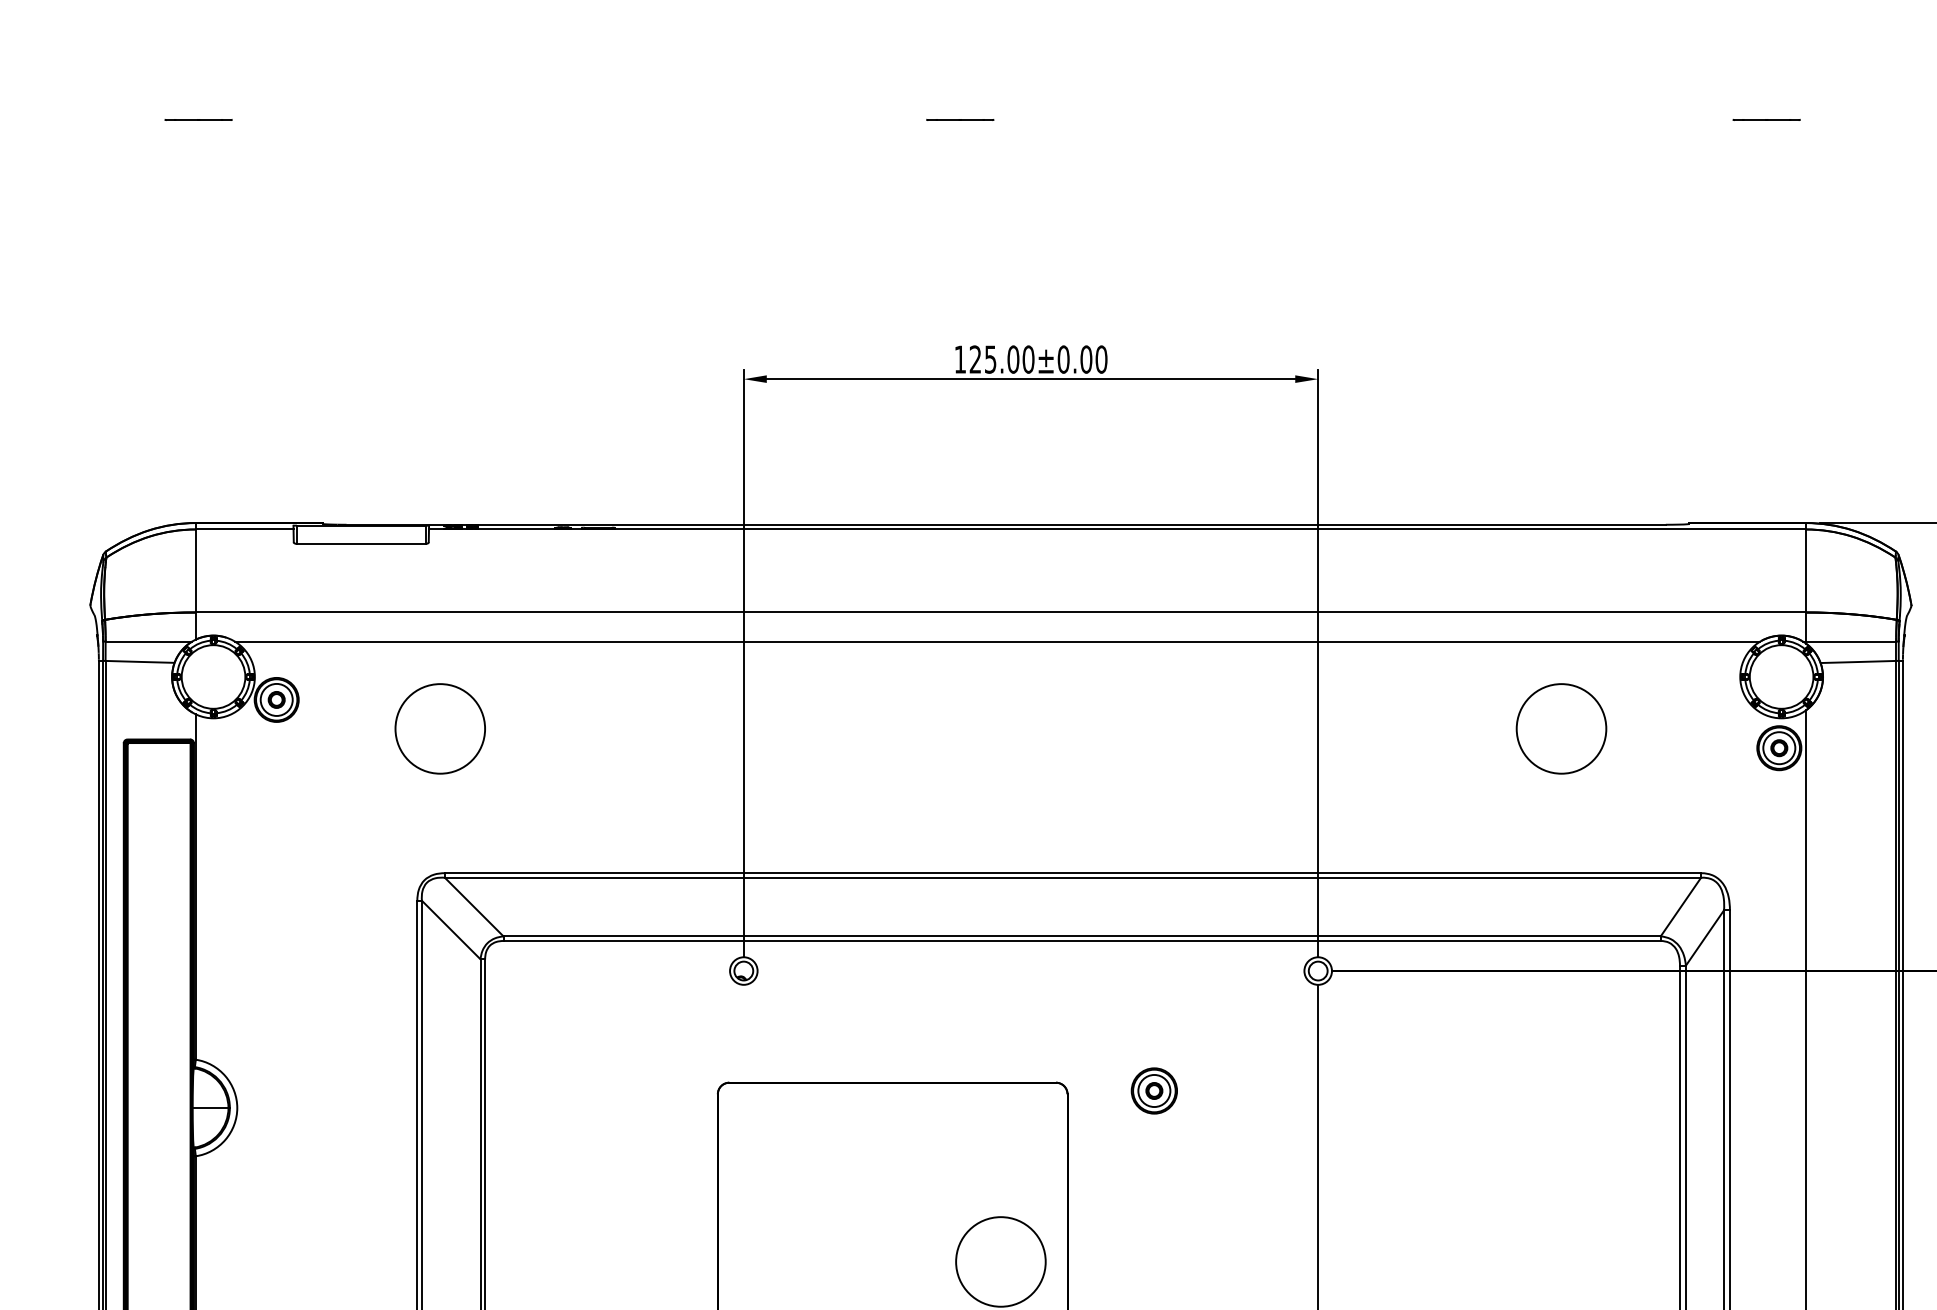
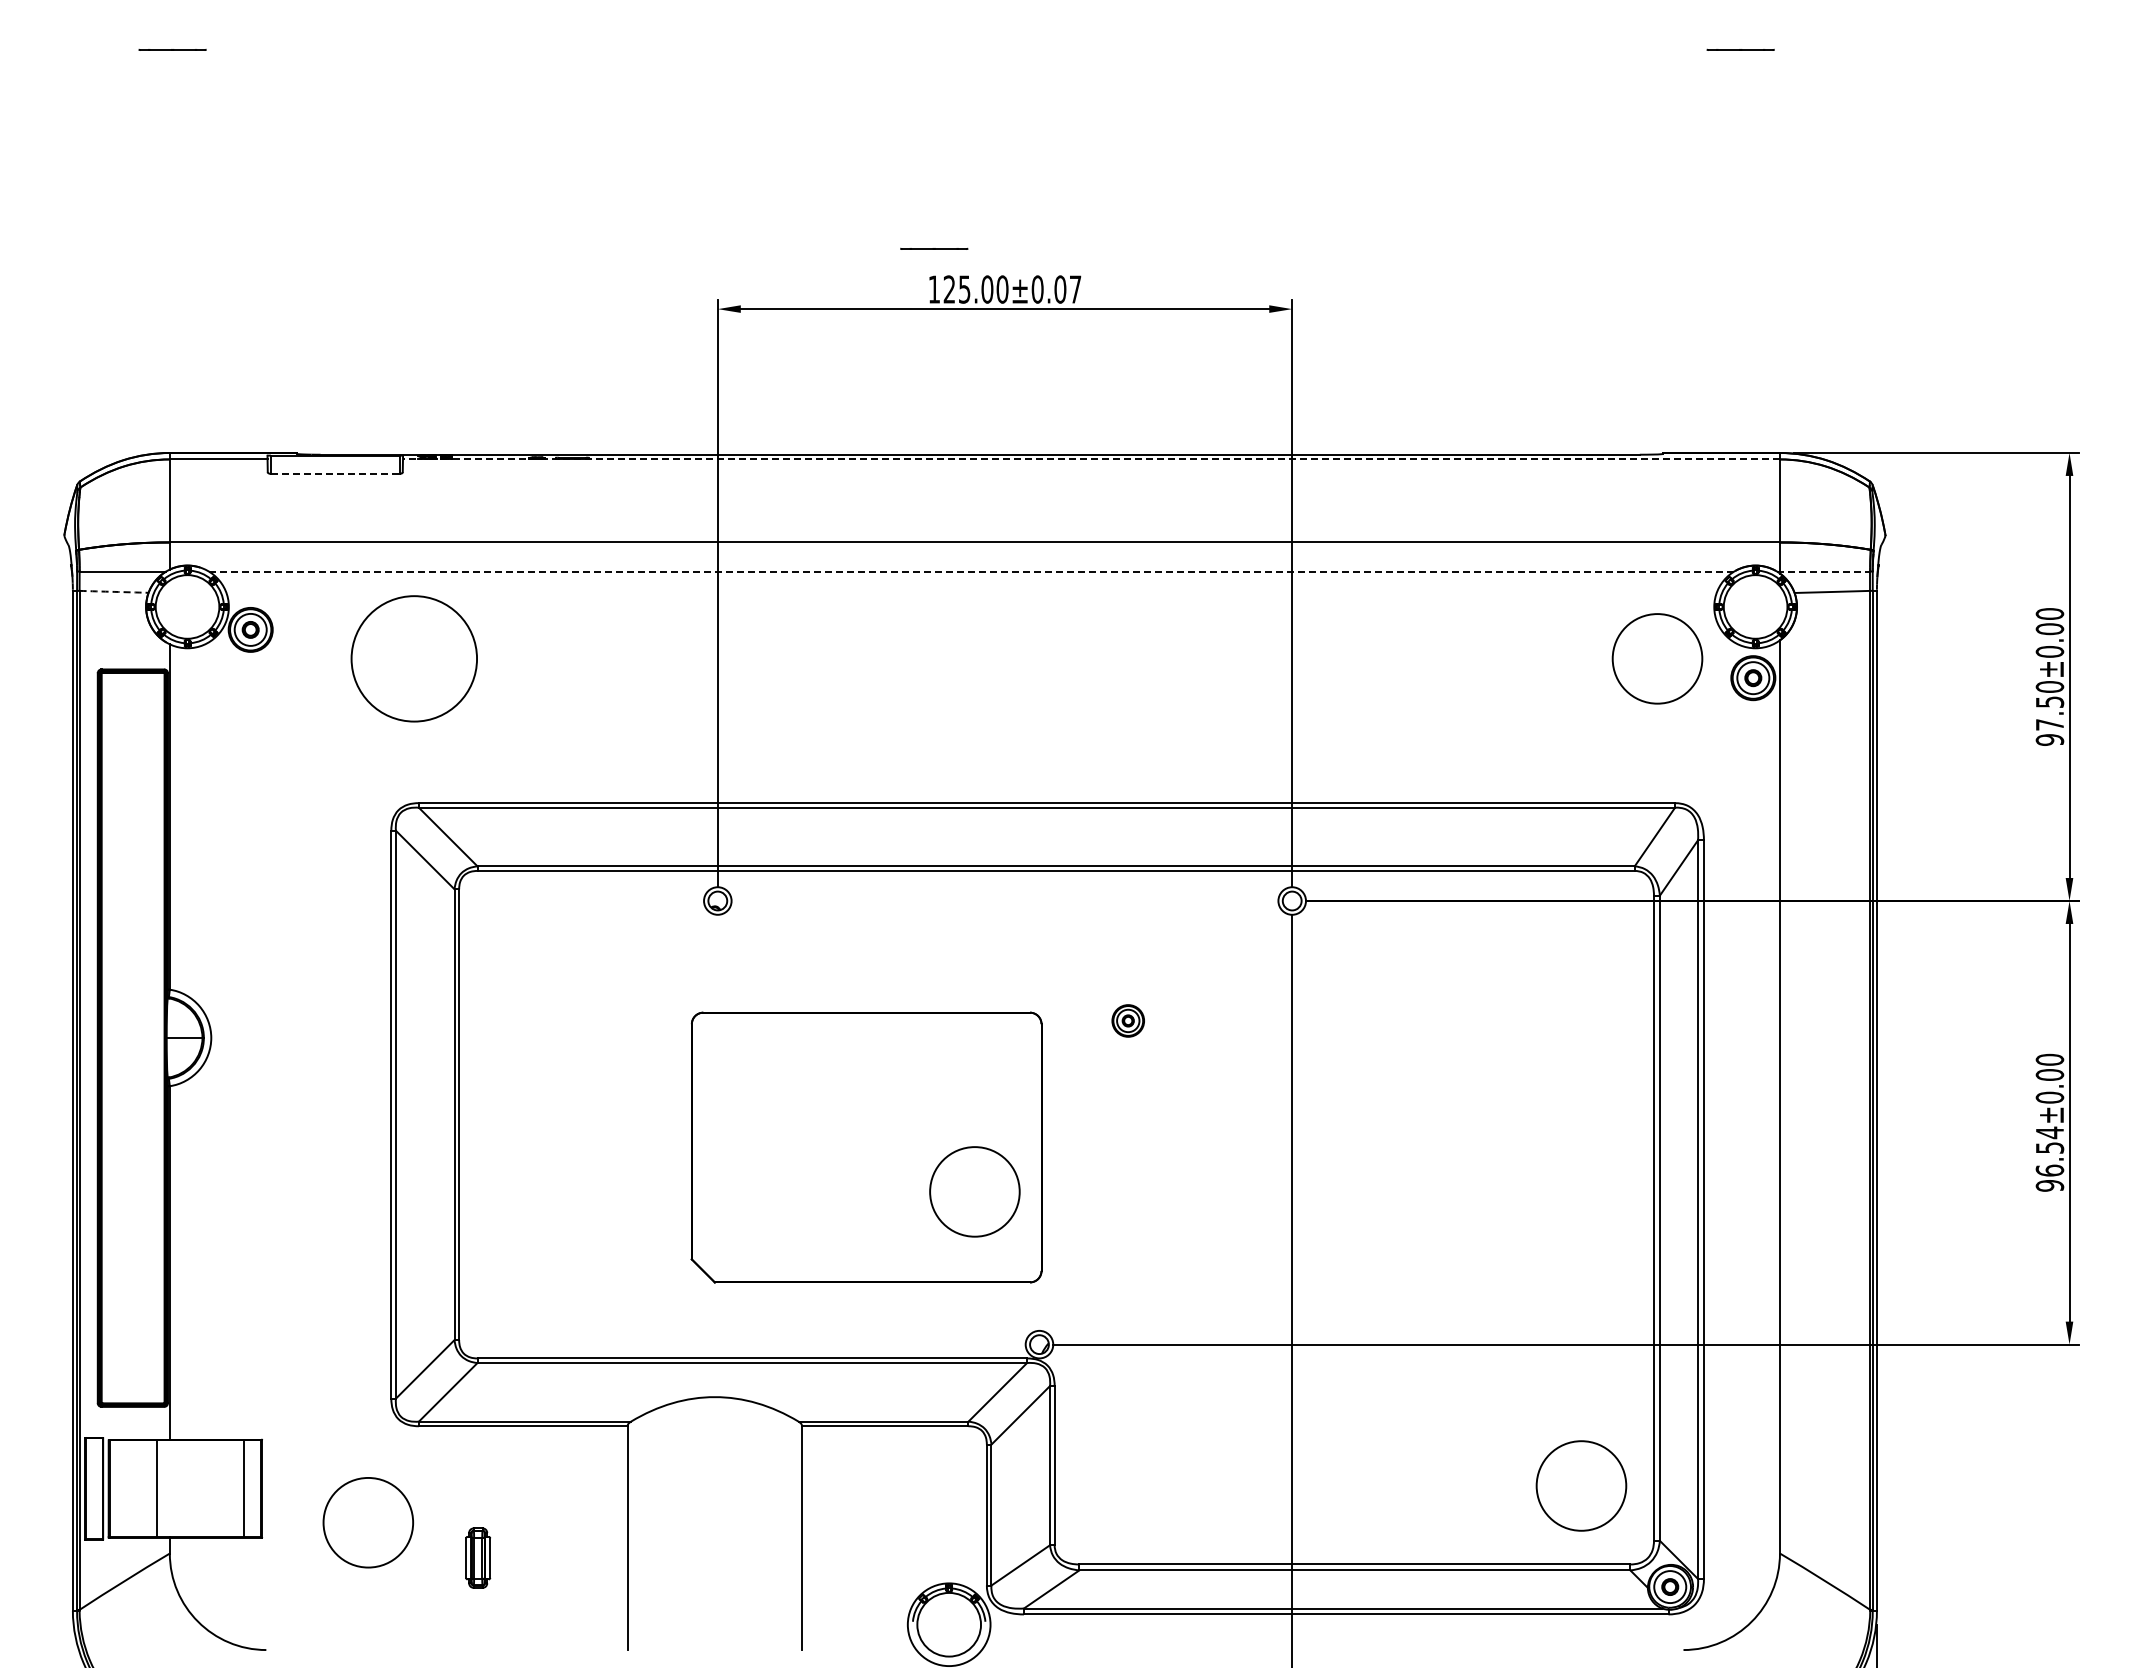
line: (960, 119) -> (934, 248), moved
text: (1101, 359) -> (1075, 289), 125.00±0.00 -> 125.00±0.07
line: (1116, 529) -> (1090, 459), solid -> dashed
line: (361, 543) -> (335, 473), solid -> dashed
line: (997, 641) -> (971, 571), solid -> dashed
line: (1849, 641) -> (1823, 571), solid -> dashed
arc: (140, 661) -> (114, 591), solid -> dashed
circle: (440, 728) -> (414, 658), size x1.4
circle: (1561, 728) -> (1657, 658), moved
part: (1153, 1090) -> (1127, 1020), size x0.7

